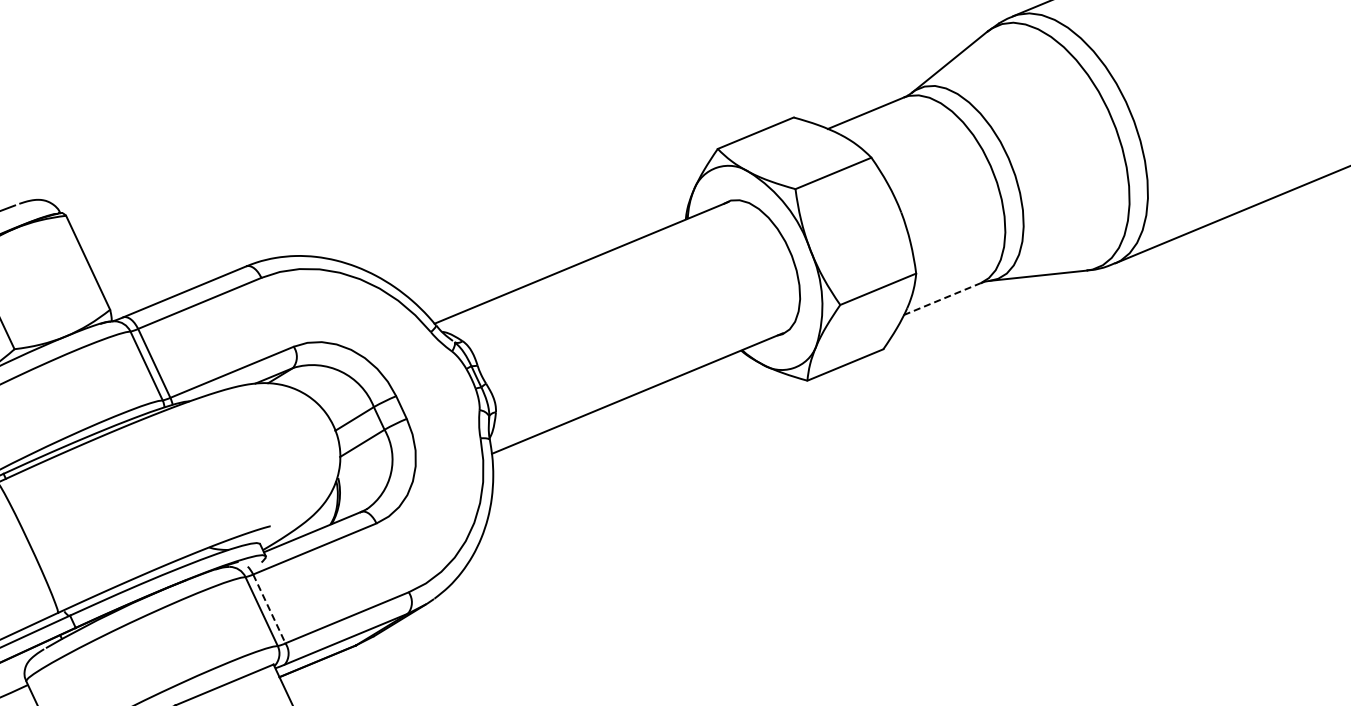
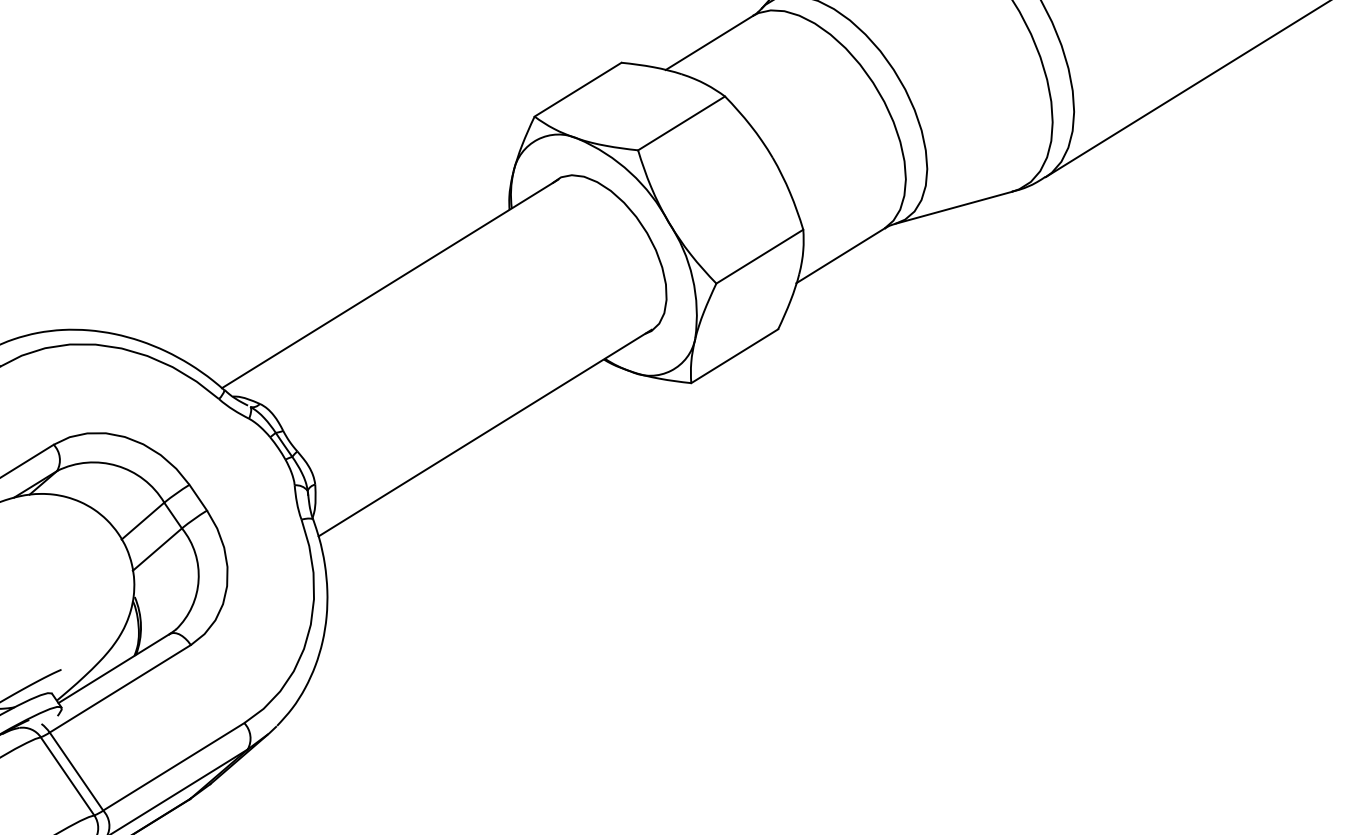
line: (942, 299) -> (840, 256), dashed -> solid
line: (269, 609) -> (76, 772), dashed -> solid

